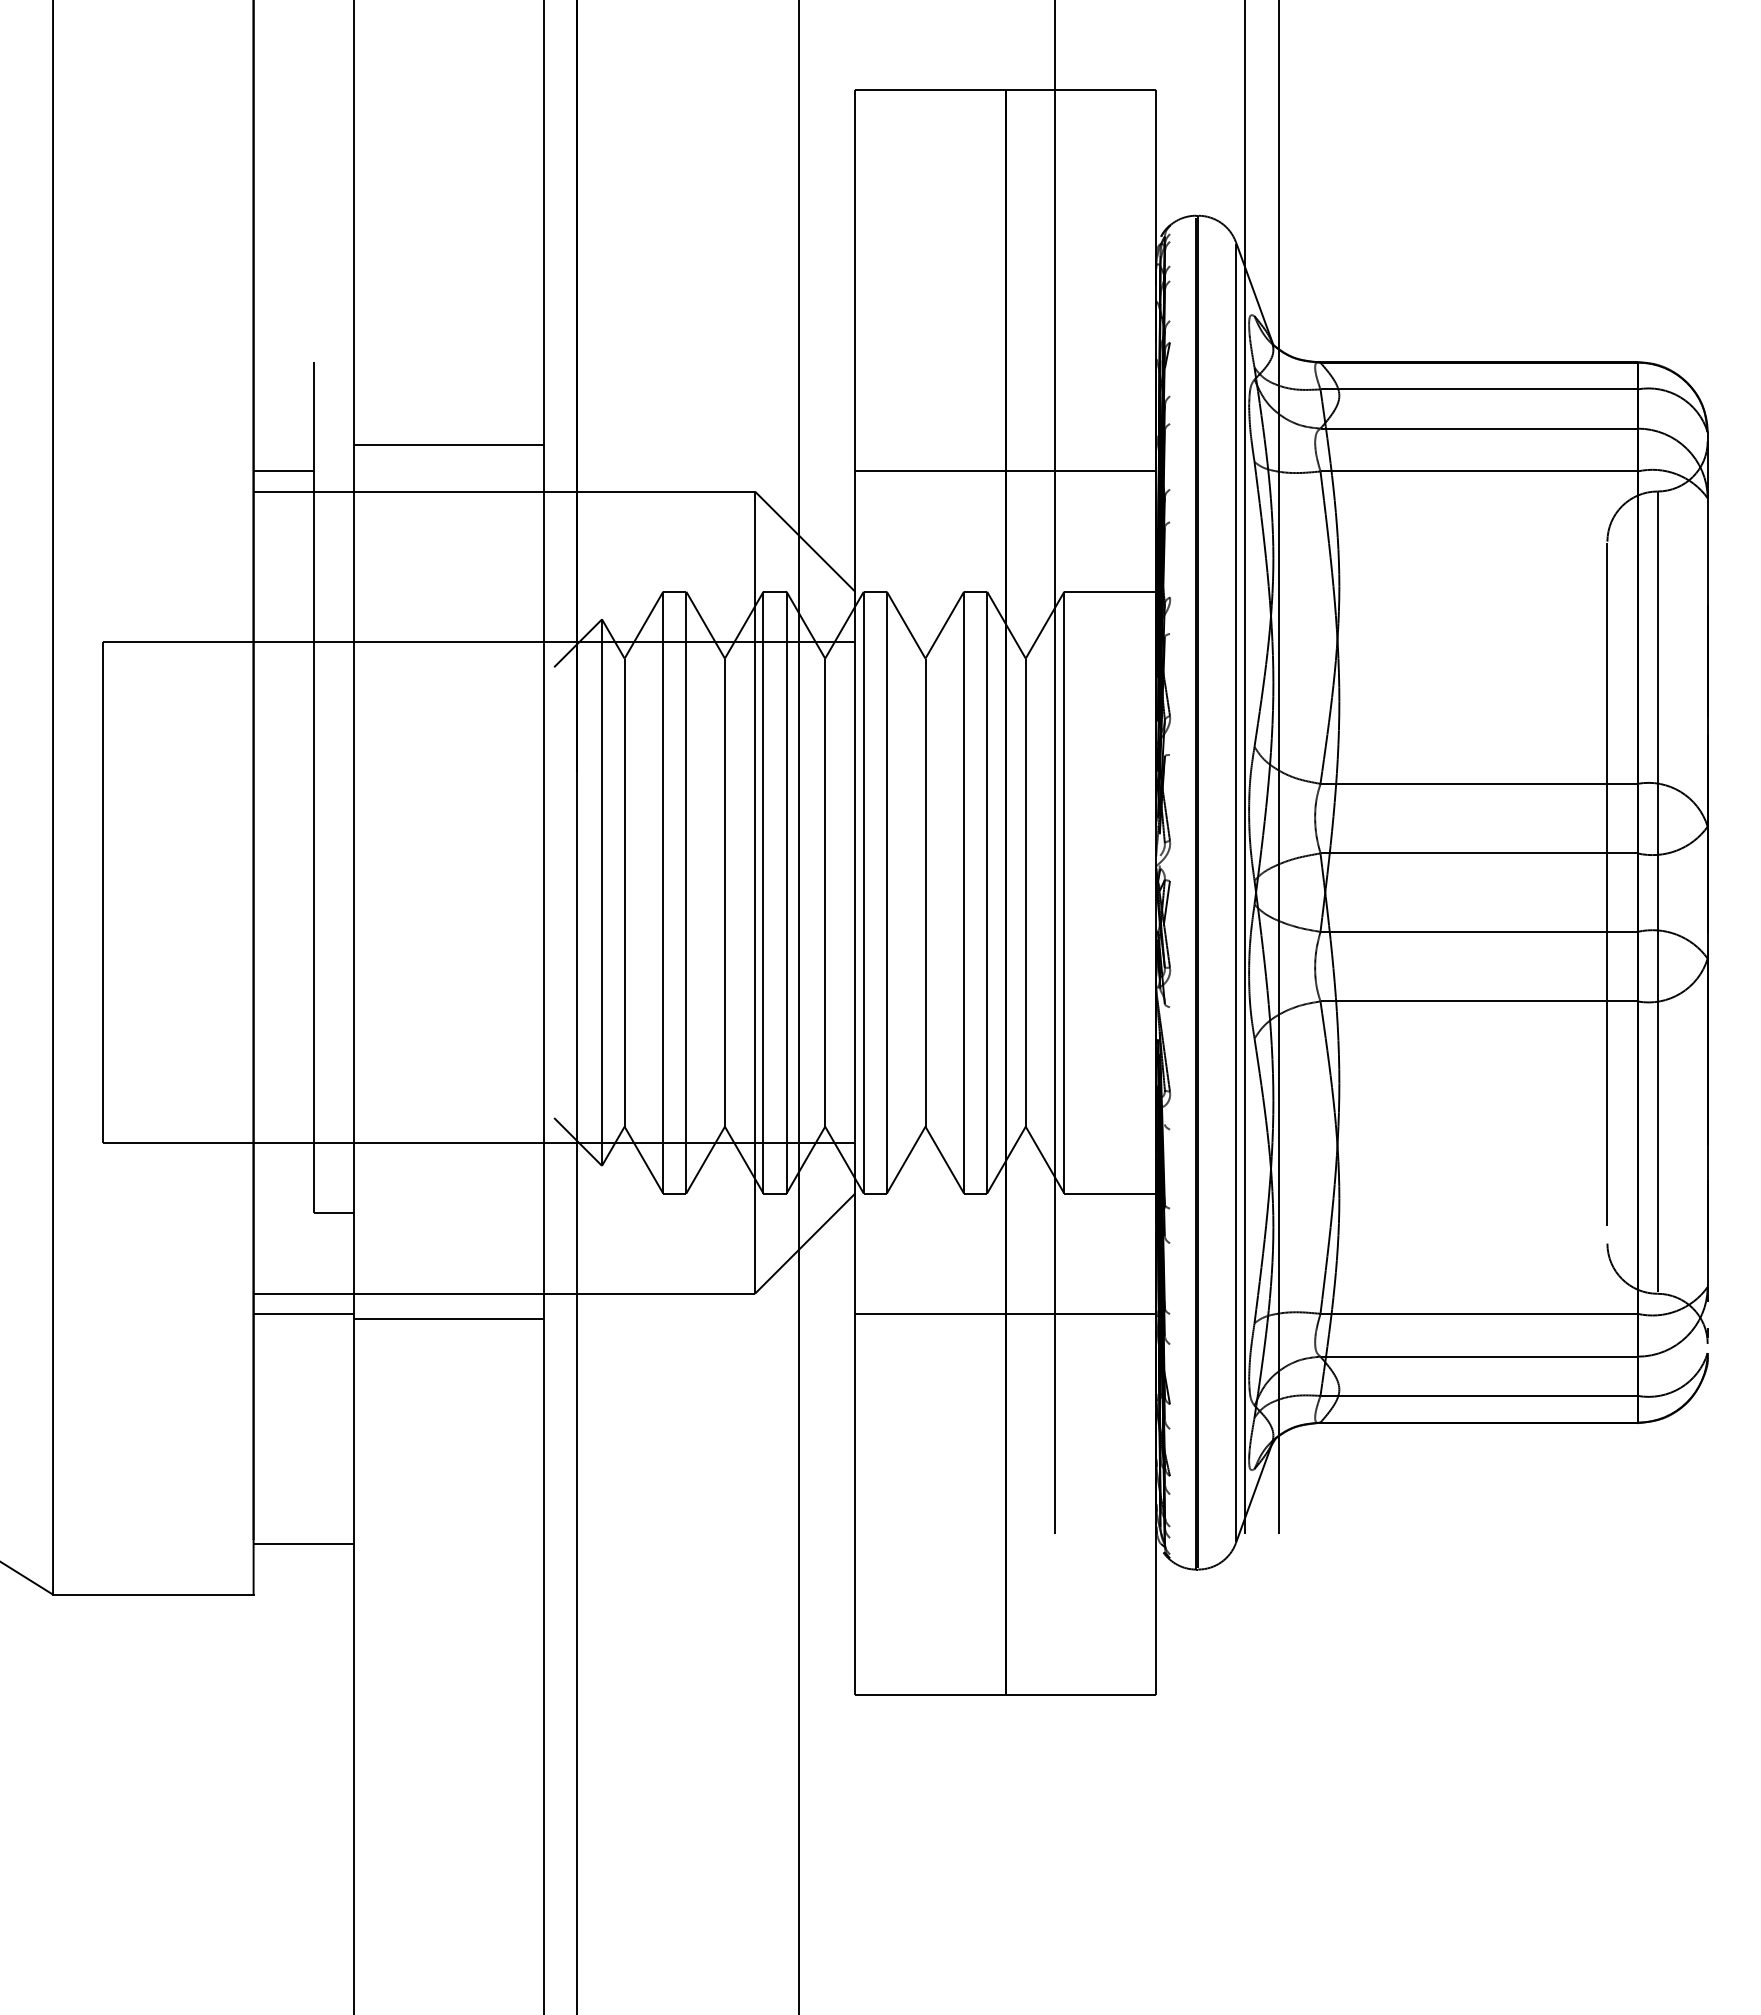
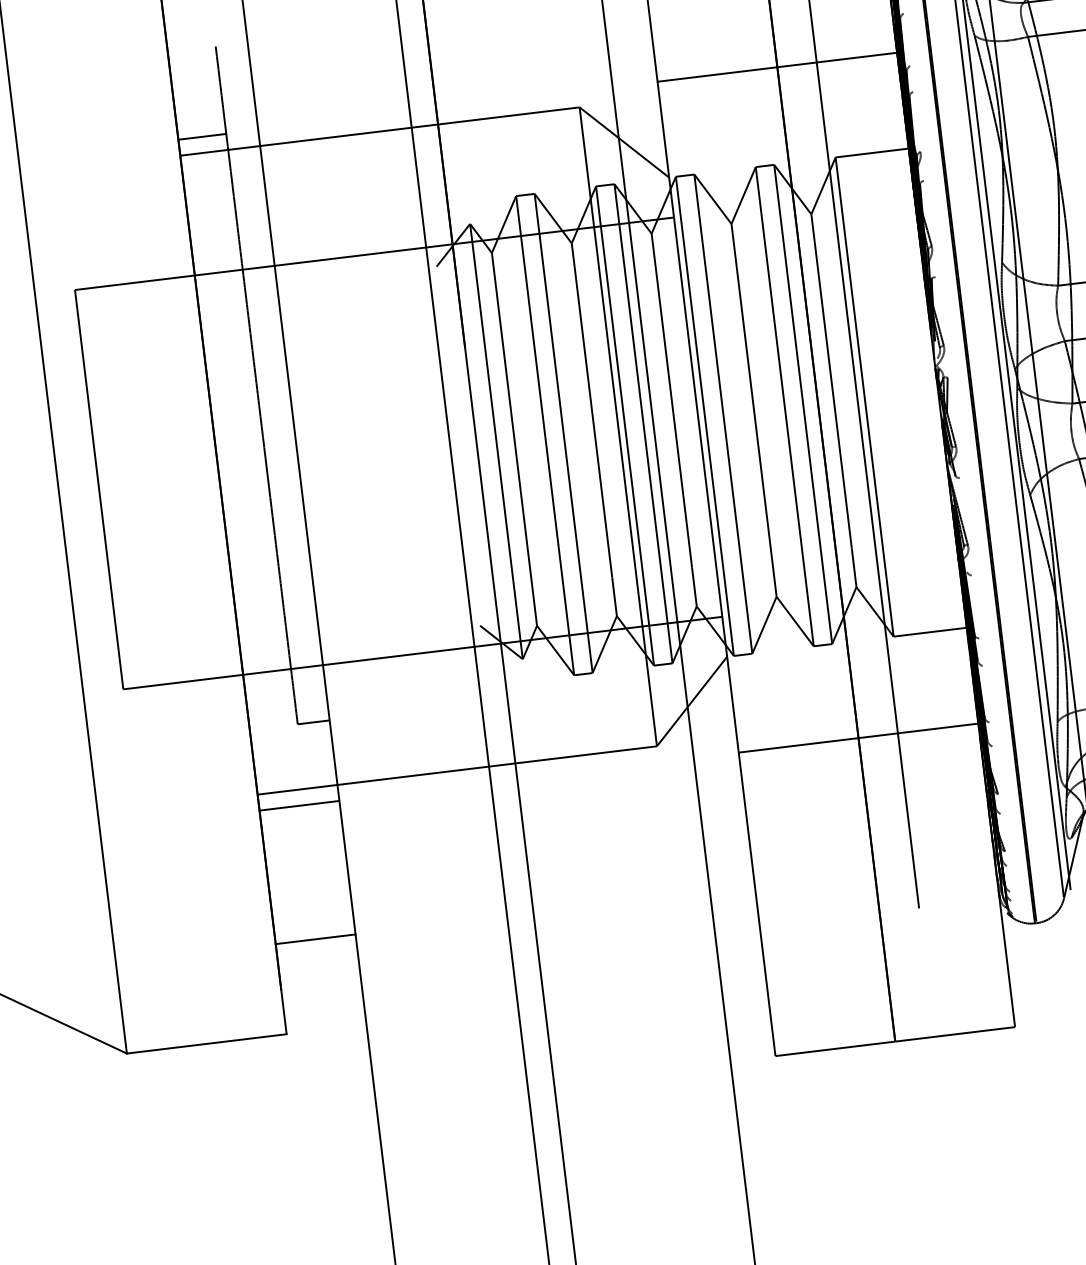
line: (448, 445) -> (331, 100), removed
line: (448, 1319) -> (415, 796), removed
line: (303, 1544) -> (315, 939), moved

